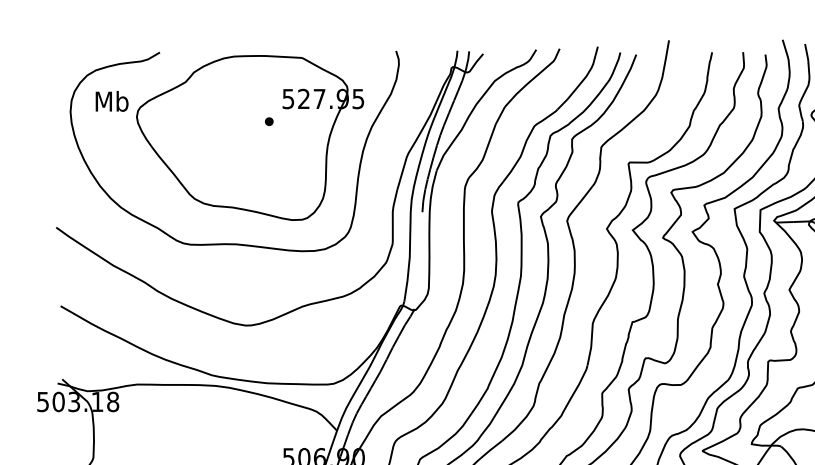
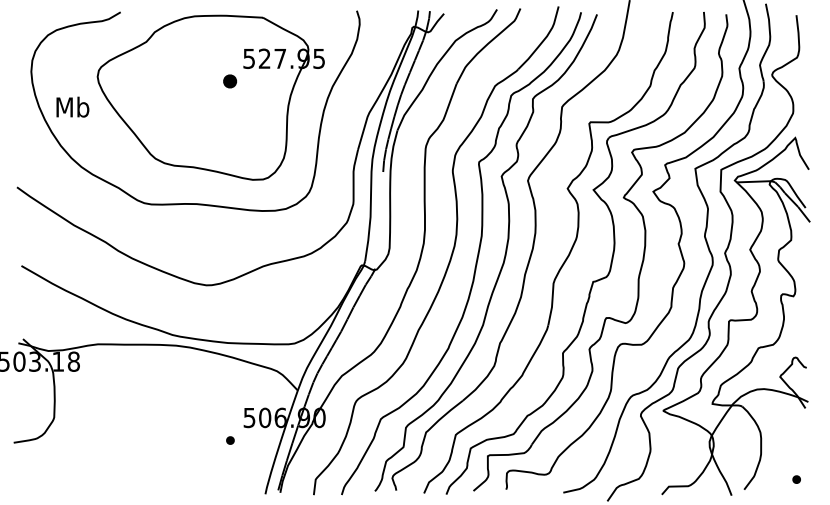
text: (111, 100) -> (72, 106), moved
part: (268, 121) -> (229, 81), size x1.6

